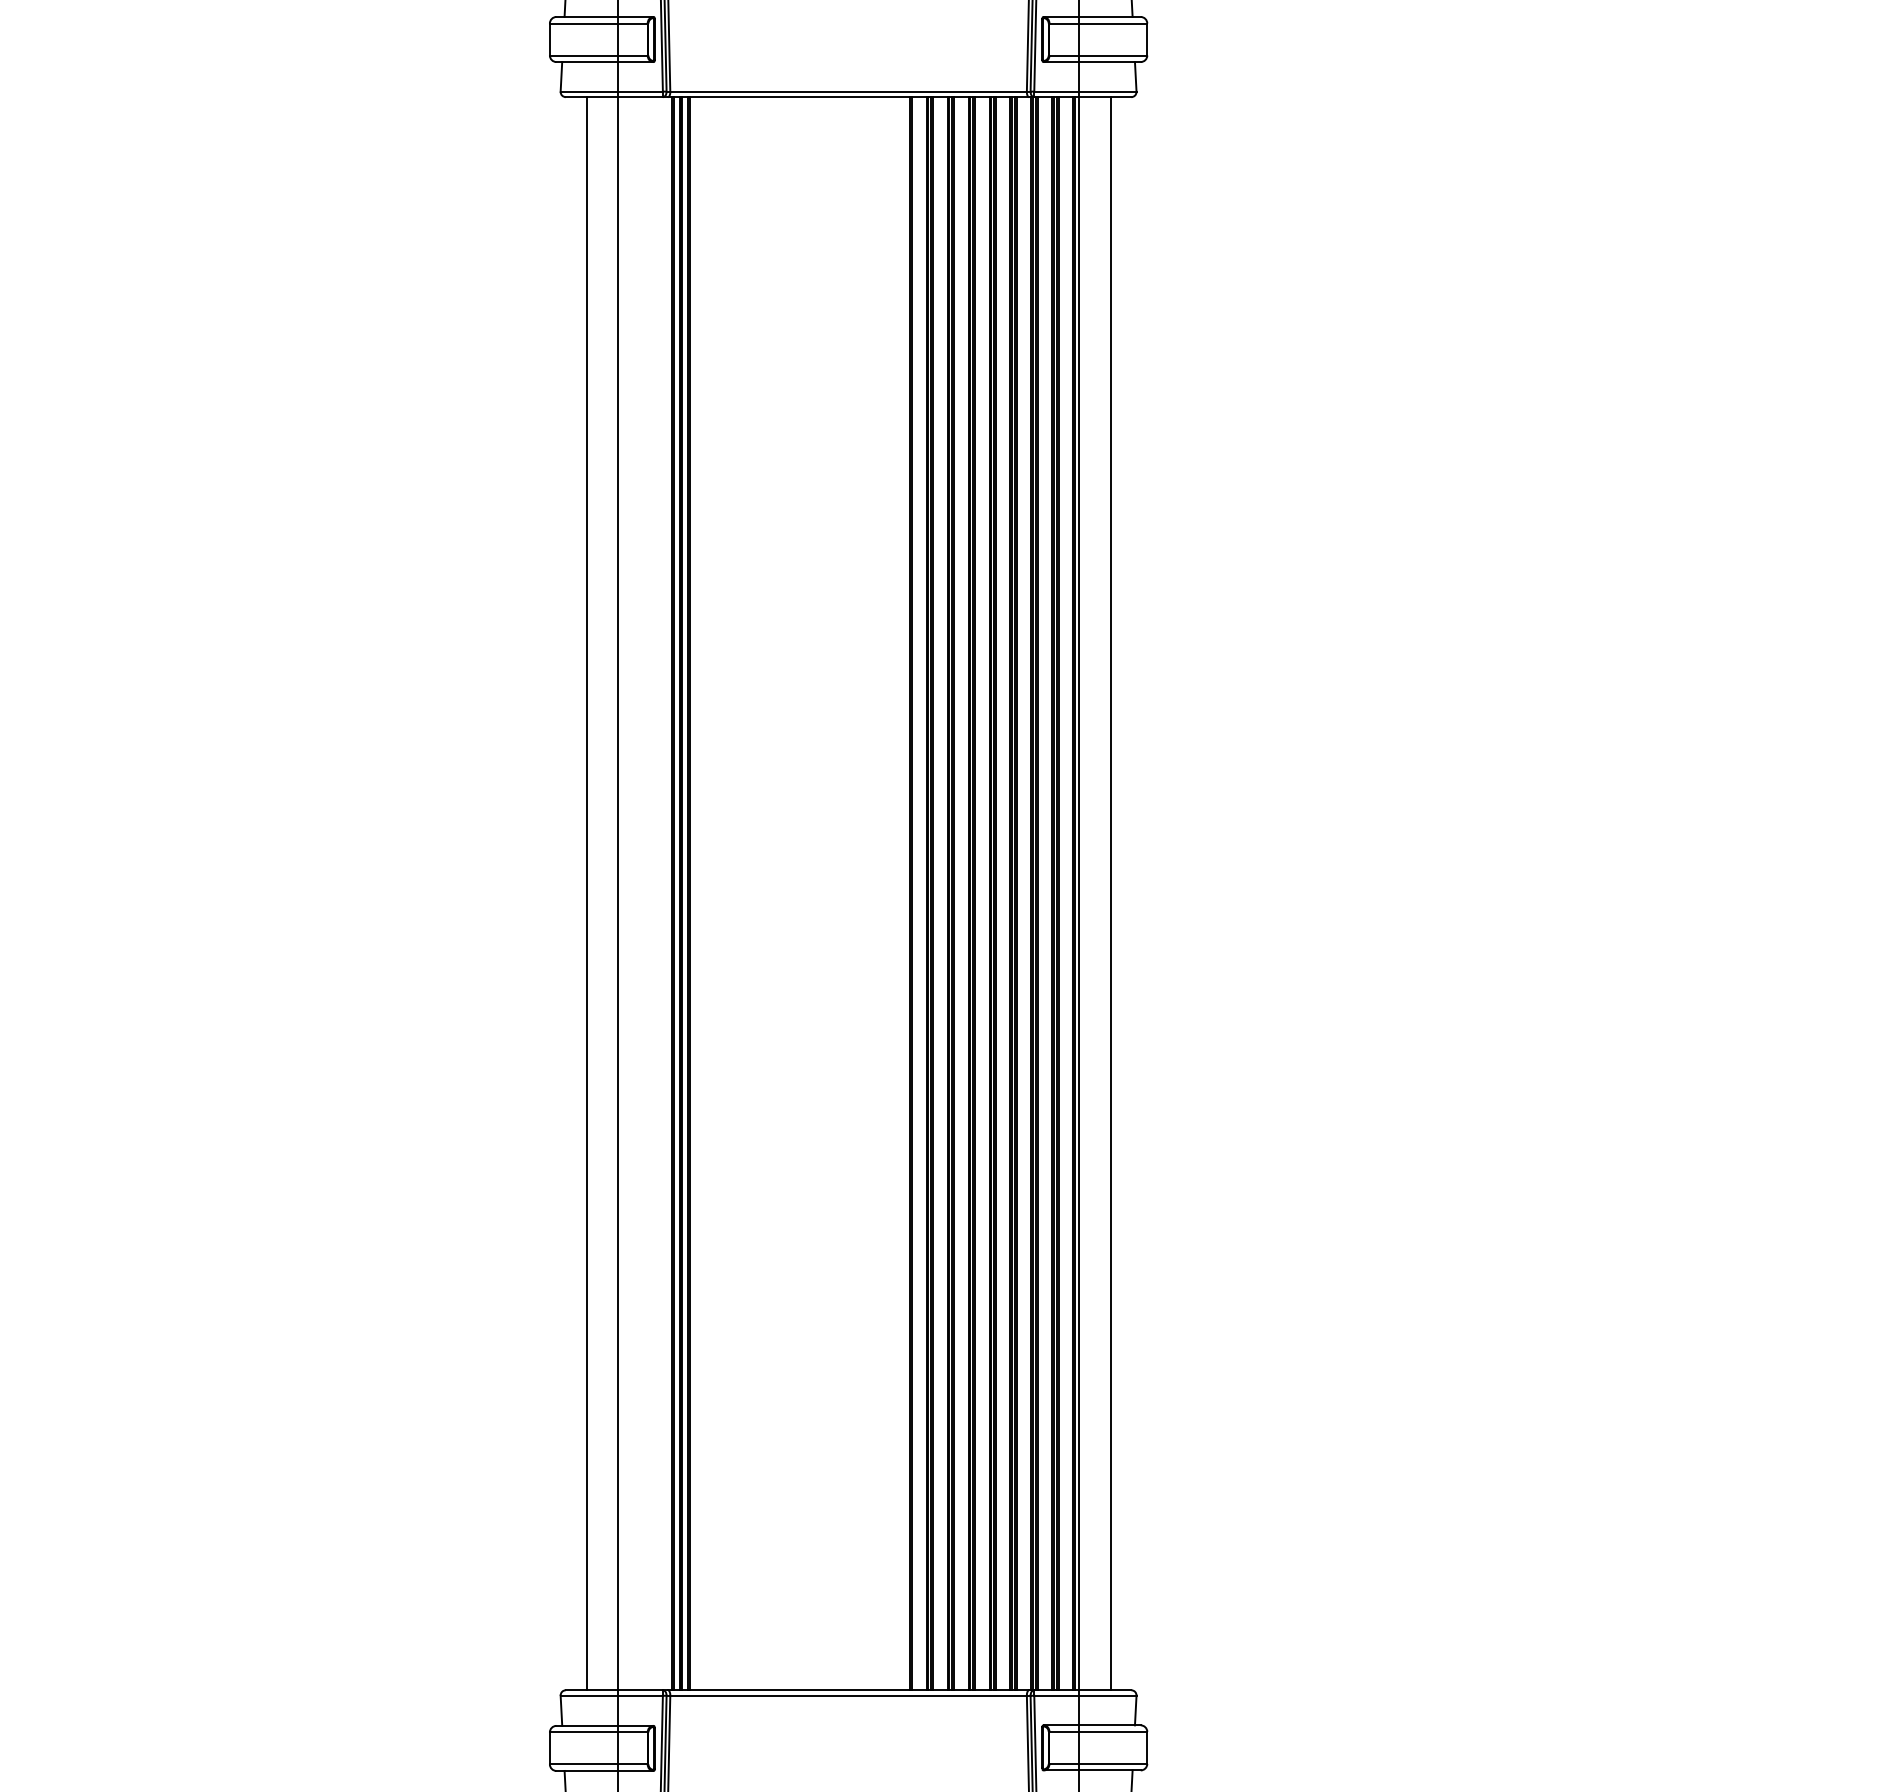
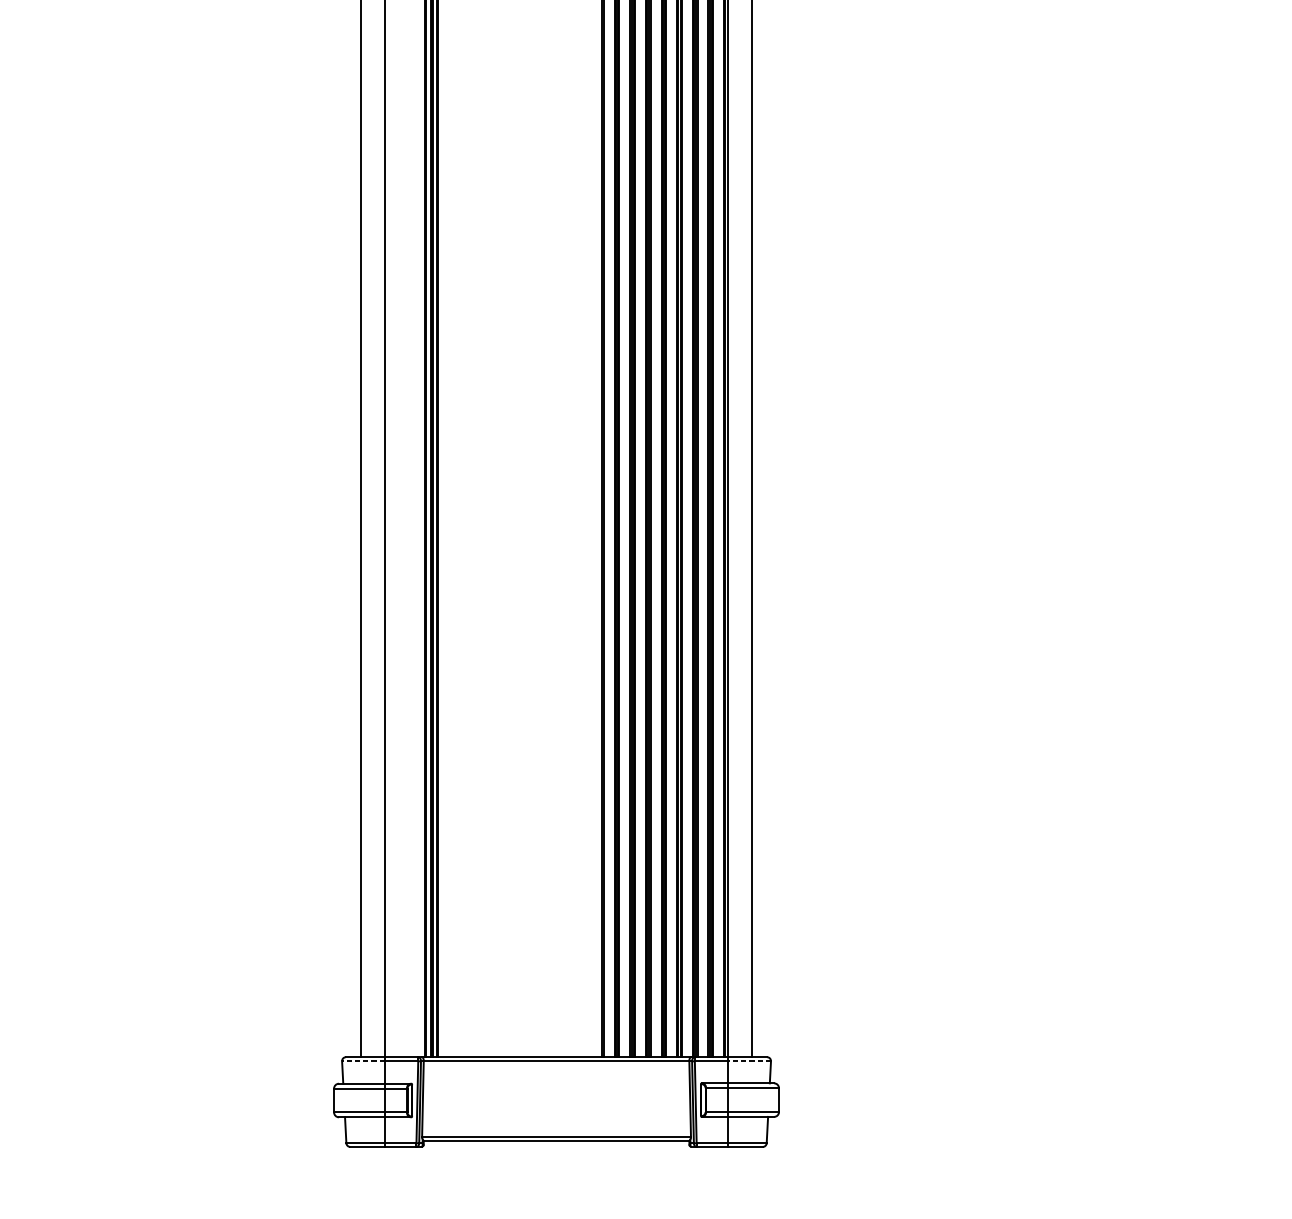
line: (589, 1695) -> (363, 1061), solid -> dashed
line: (1107, 1695) -> (749, 1061), solid -> dashed

